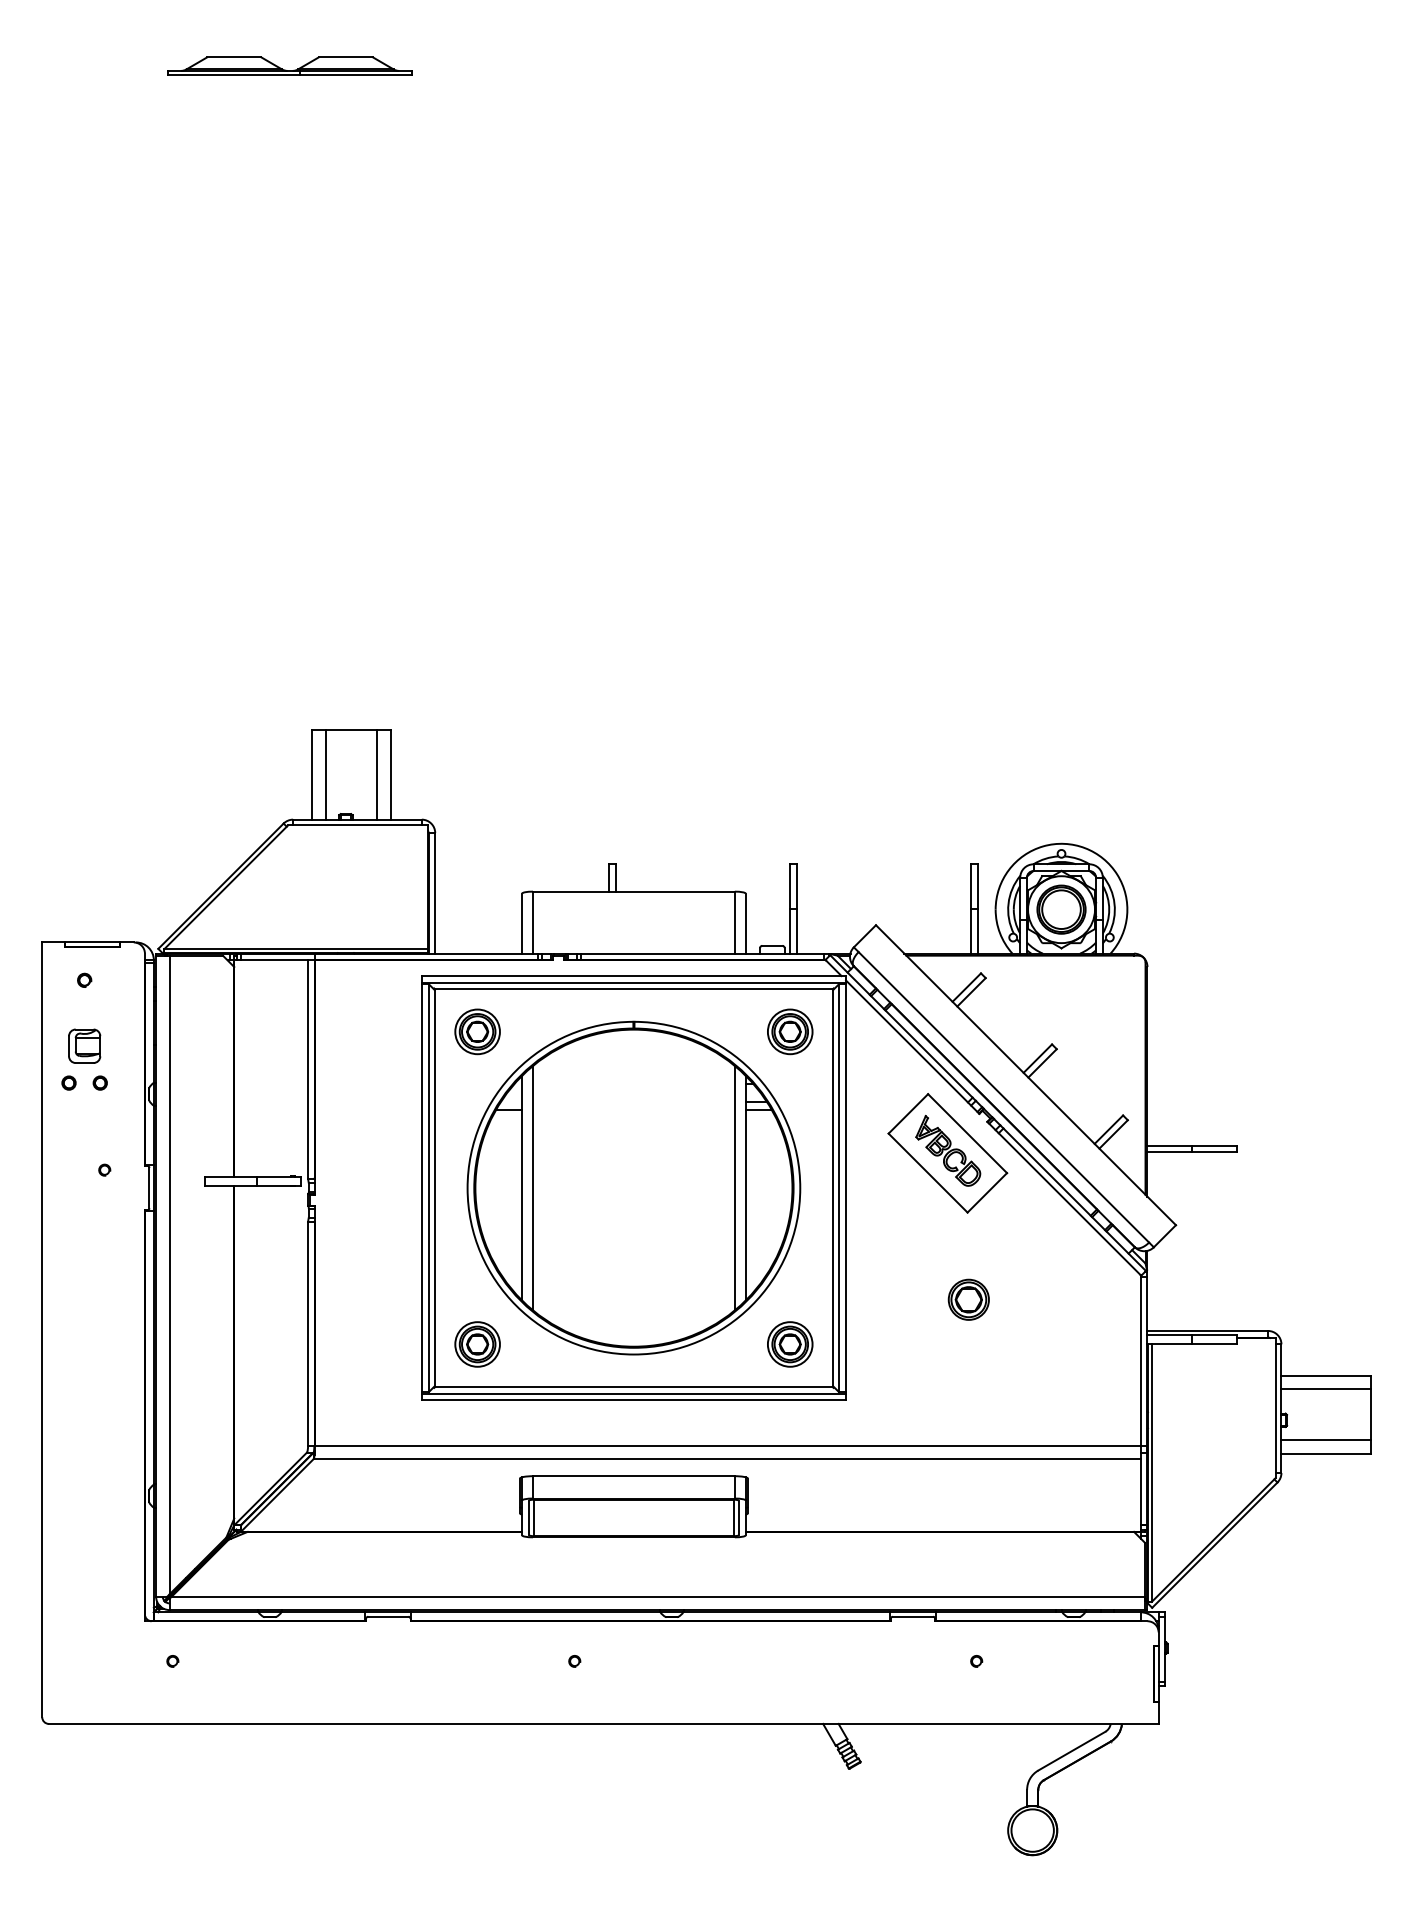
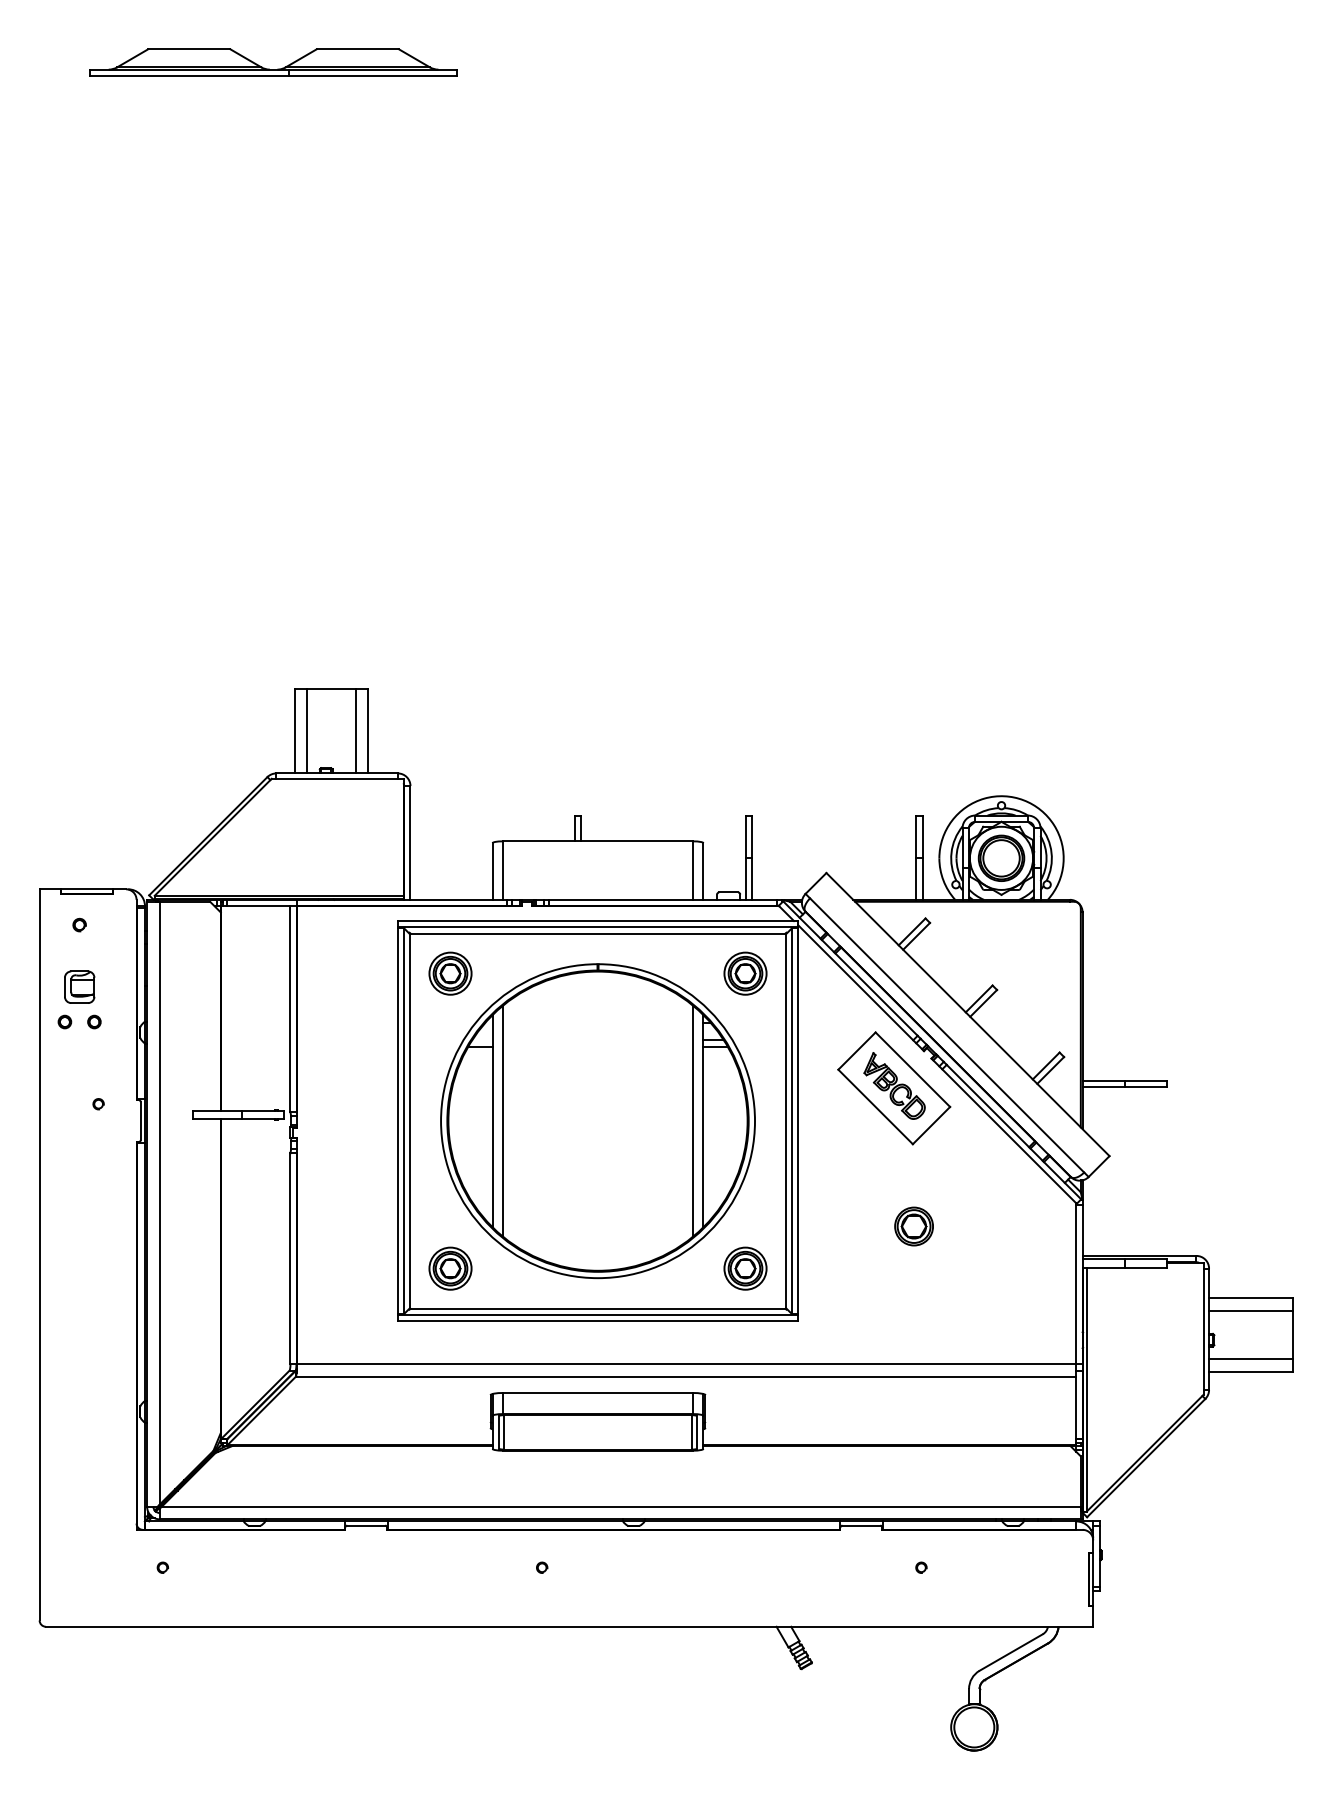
part: (289, 65) -> (272, 61), size x1.6

